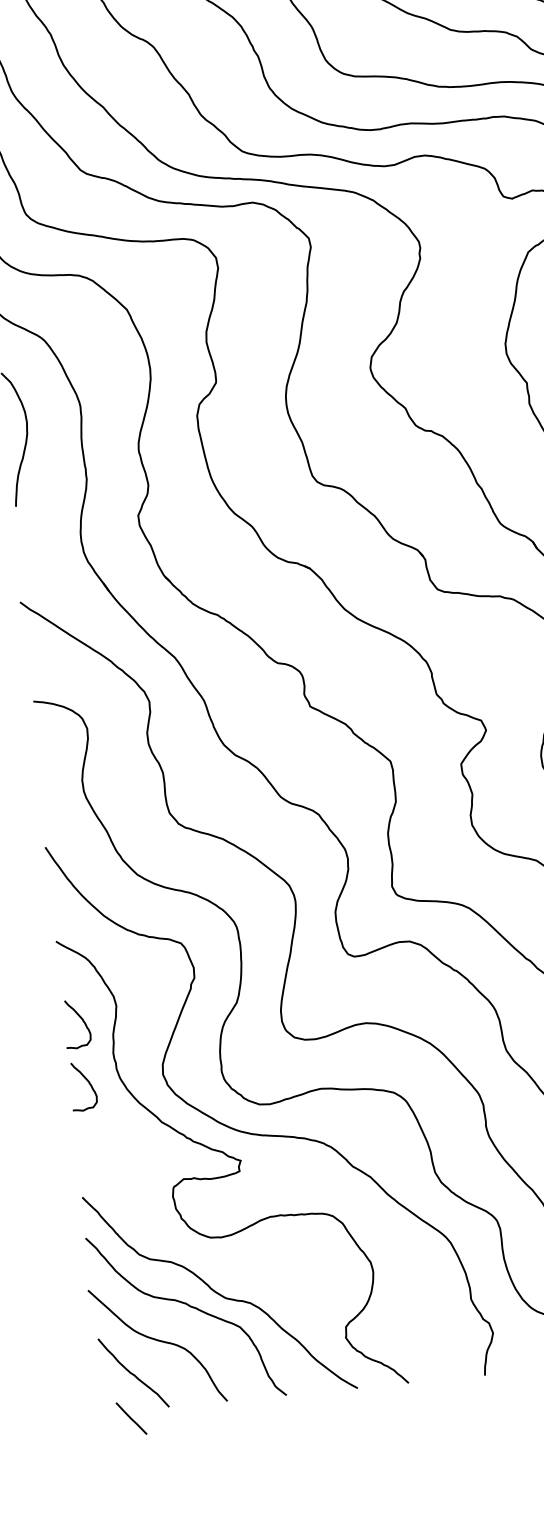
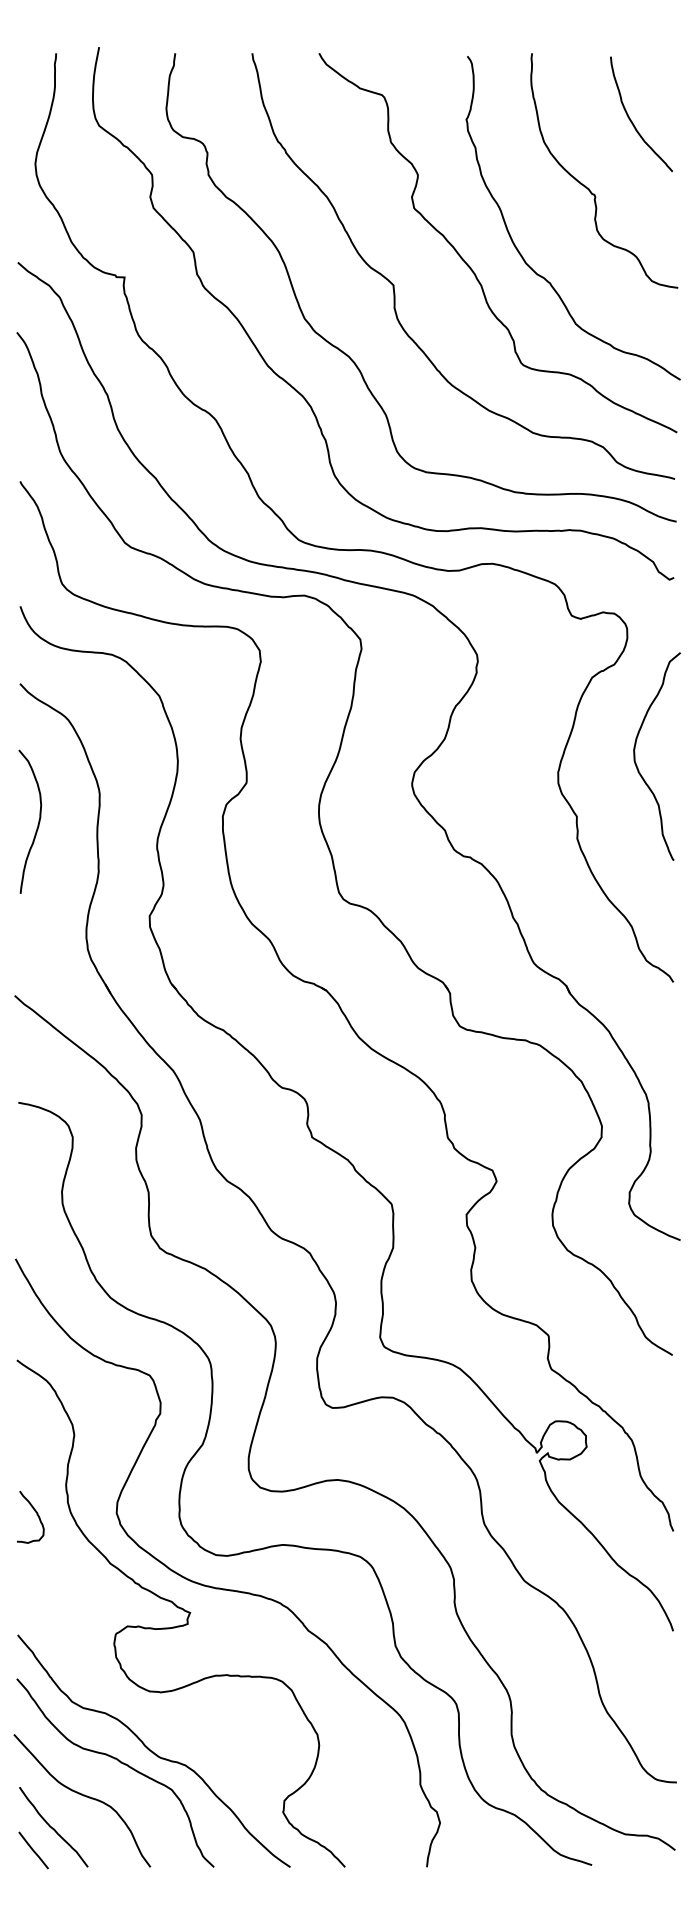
curve: (82, 1020) -> (36, 1447), removed
line: (131, 1418) -> (33, 1850), moved

